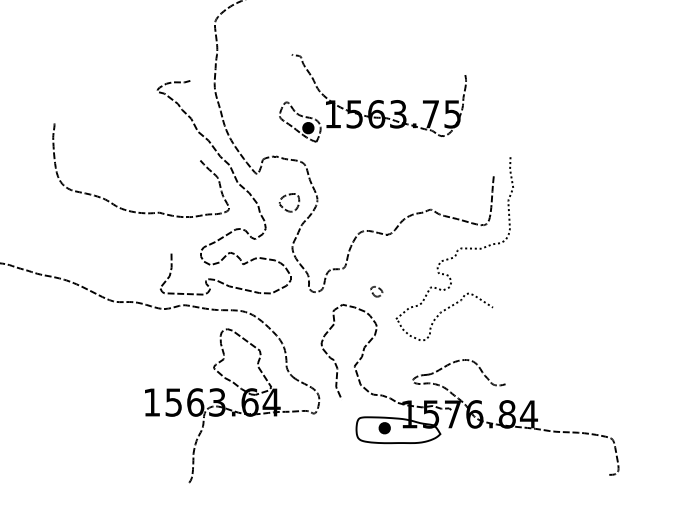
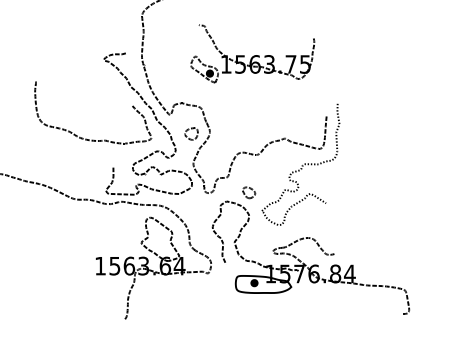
part: (372, 97) -> (252, 53), moved
part: (377, 291) -> (249, 192), size x1.67

